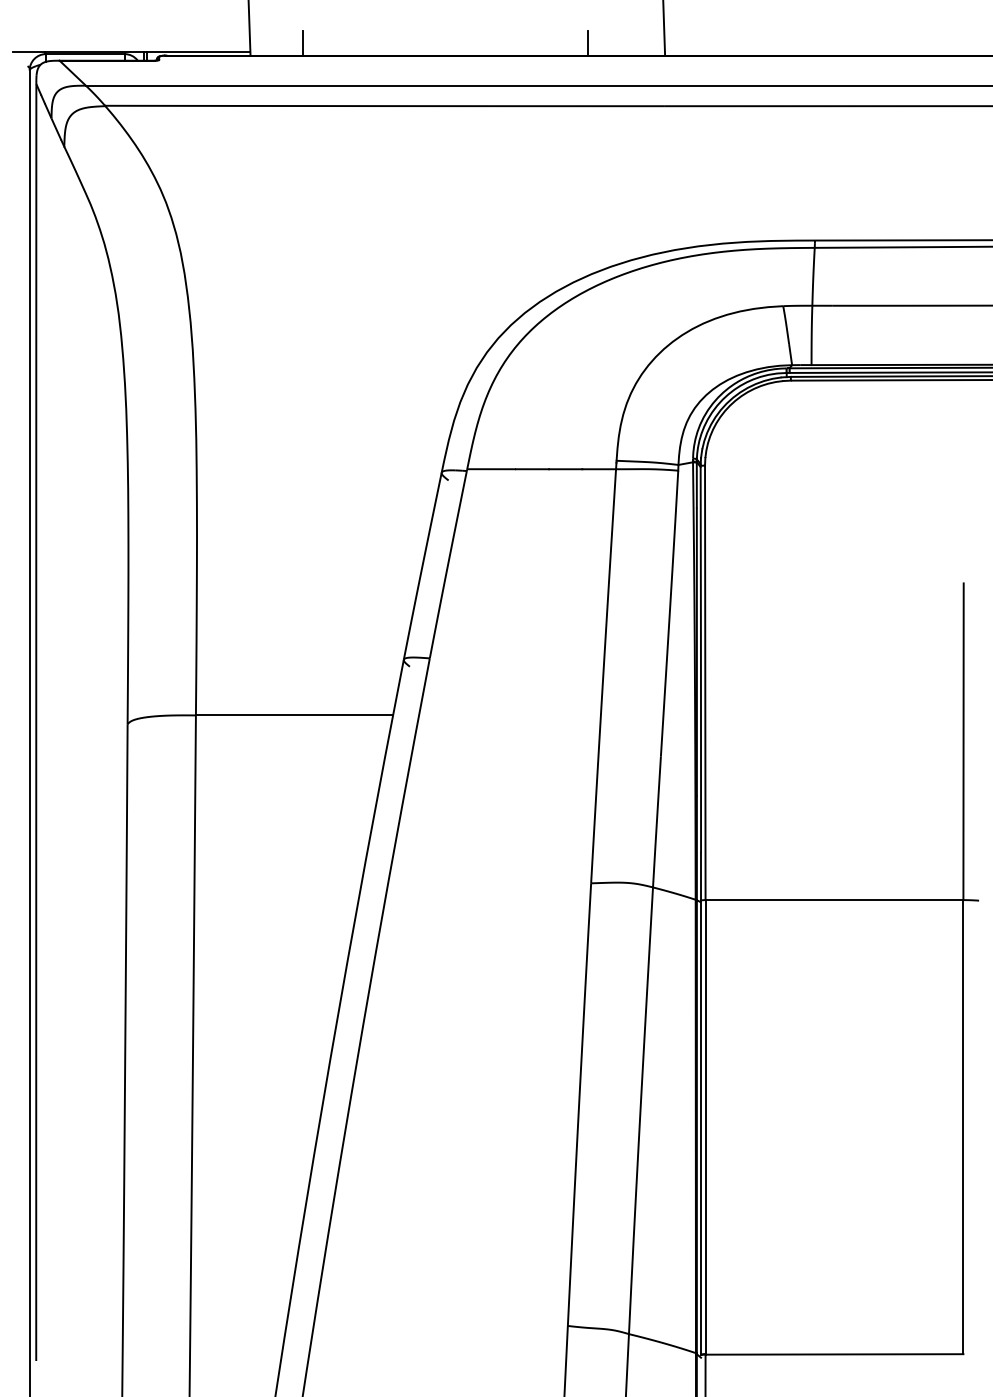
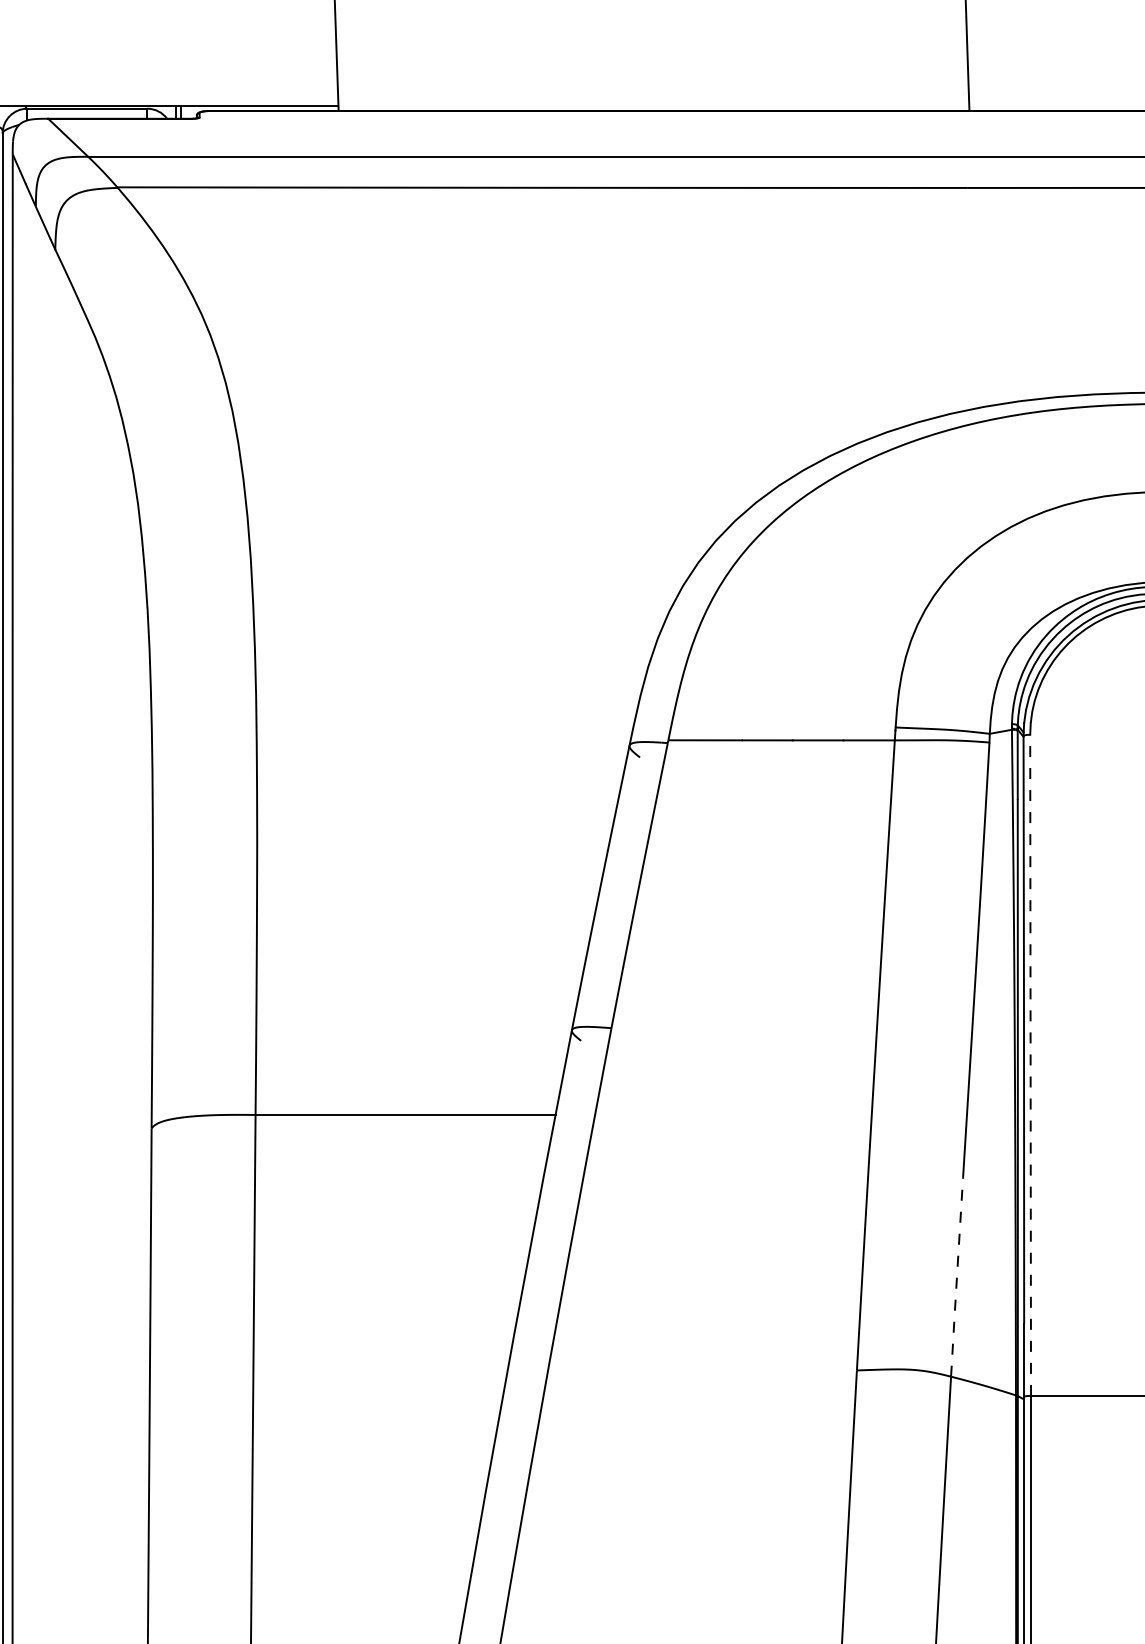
line: (303, 43) -> (419, 92), removed
line: (588, 43) -> (852, 92), removed
line: (705, 682) -> (1030, 1064), solid -> dashed
line: (656, 822) -> (956, 1277), solid -> dashed

